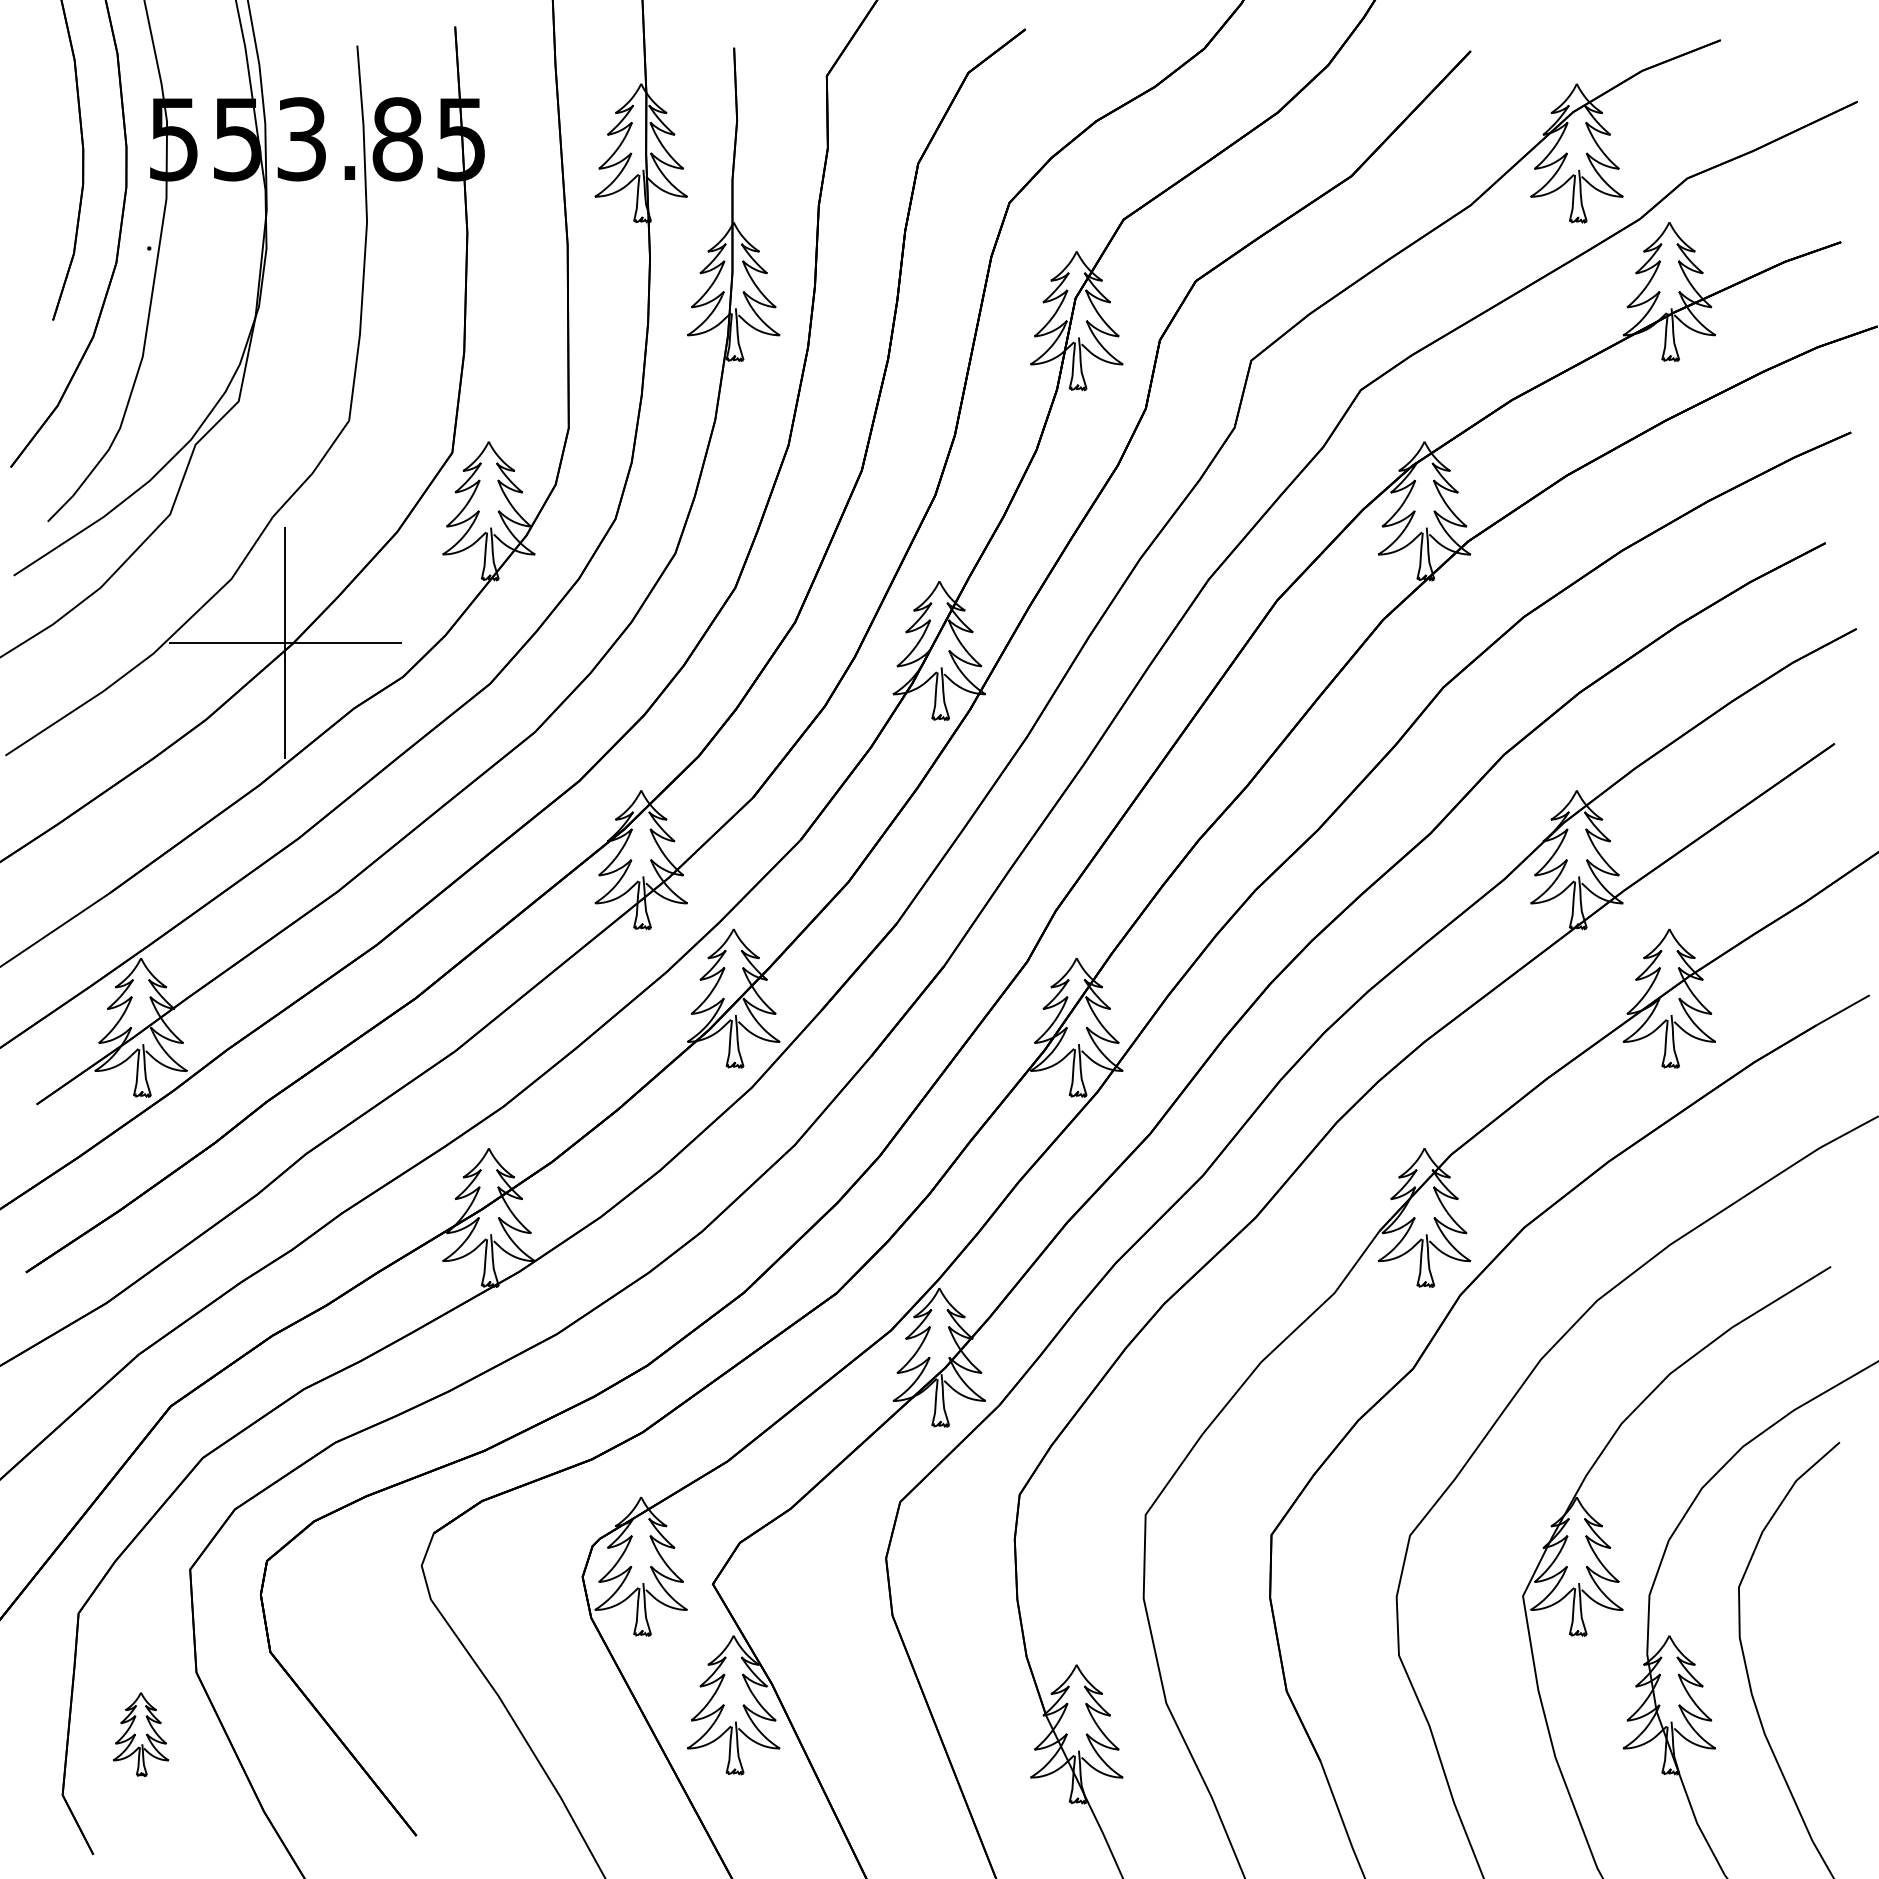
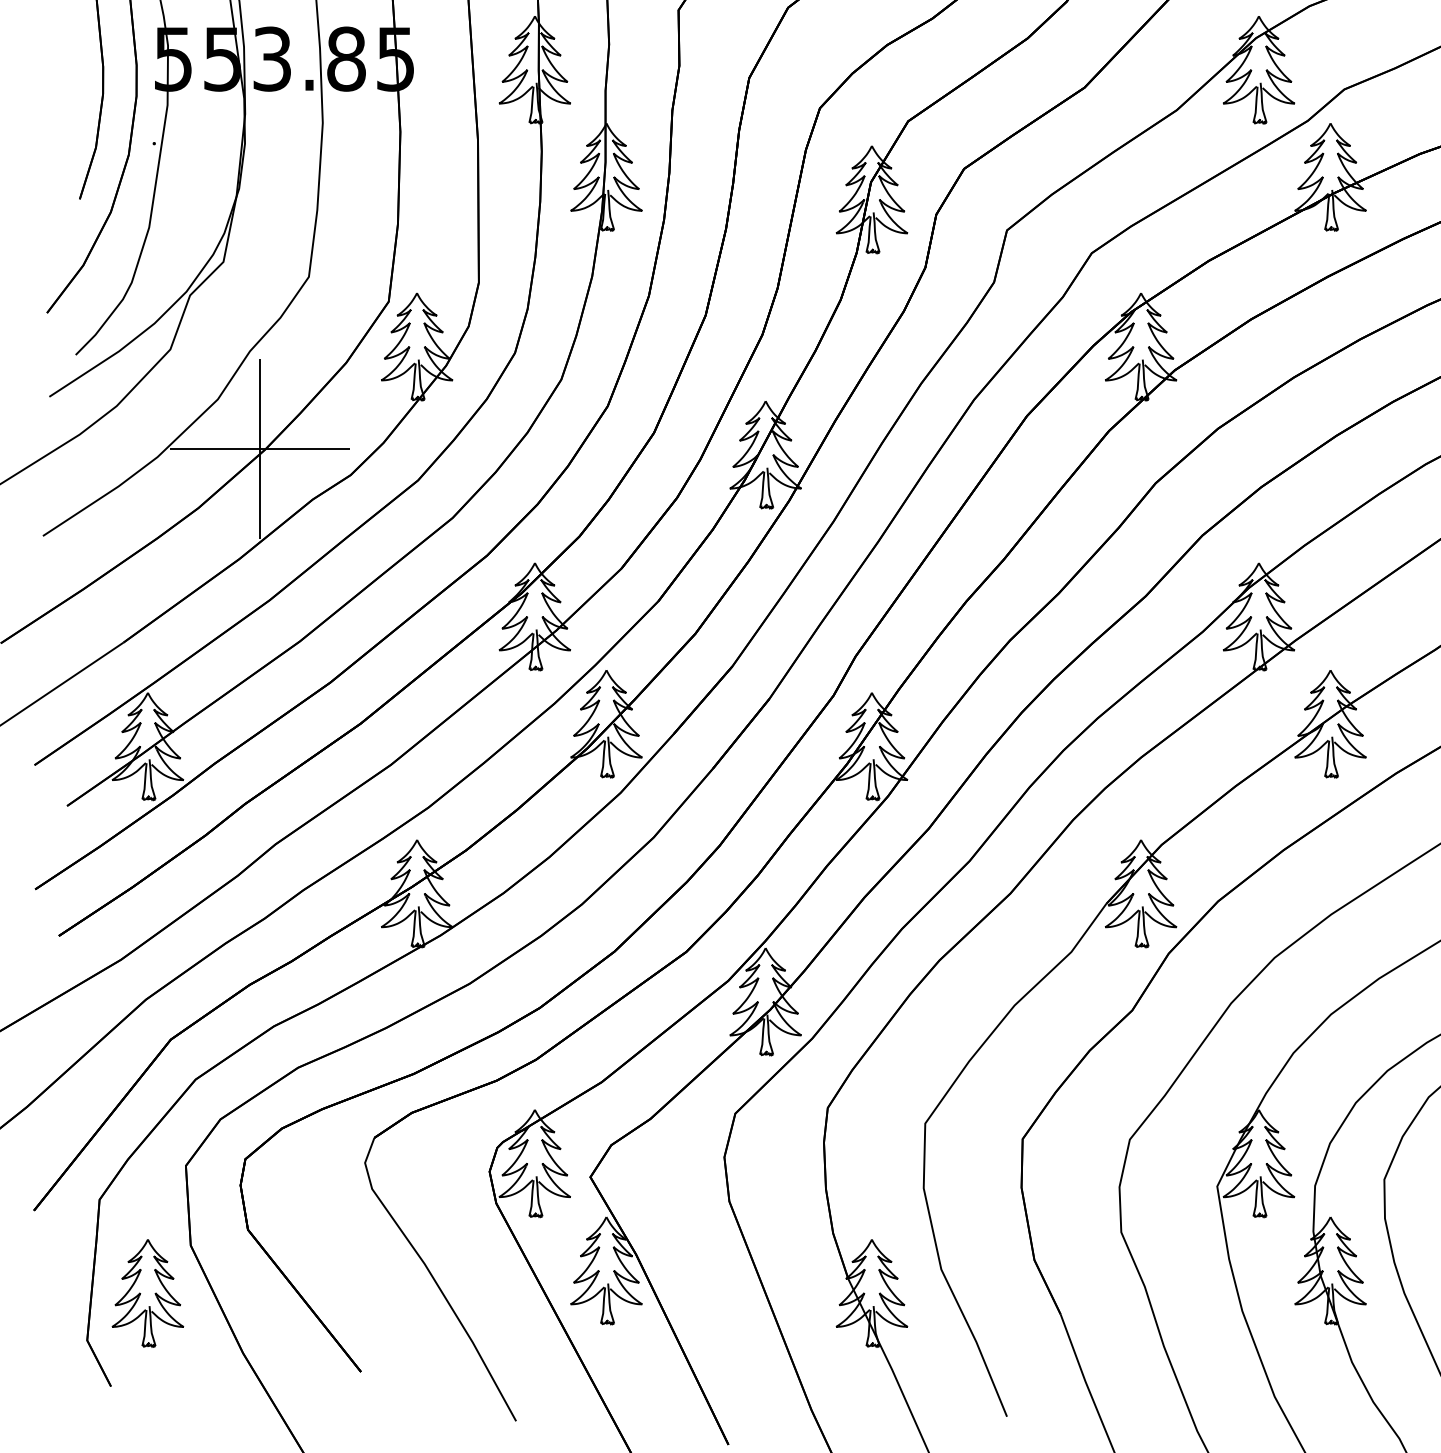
part: (140, 1734) -> (147, 1293), size x1.67

